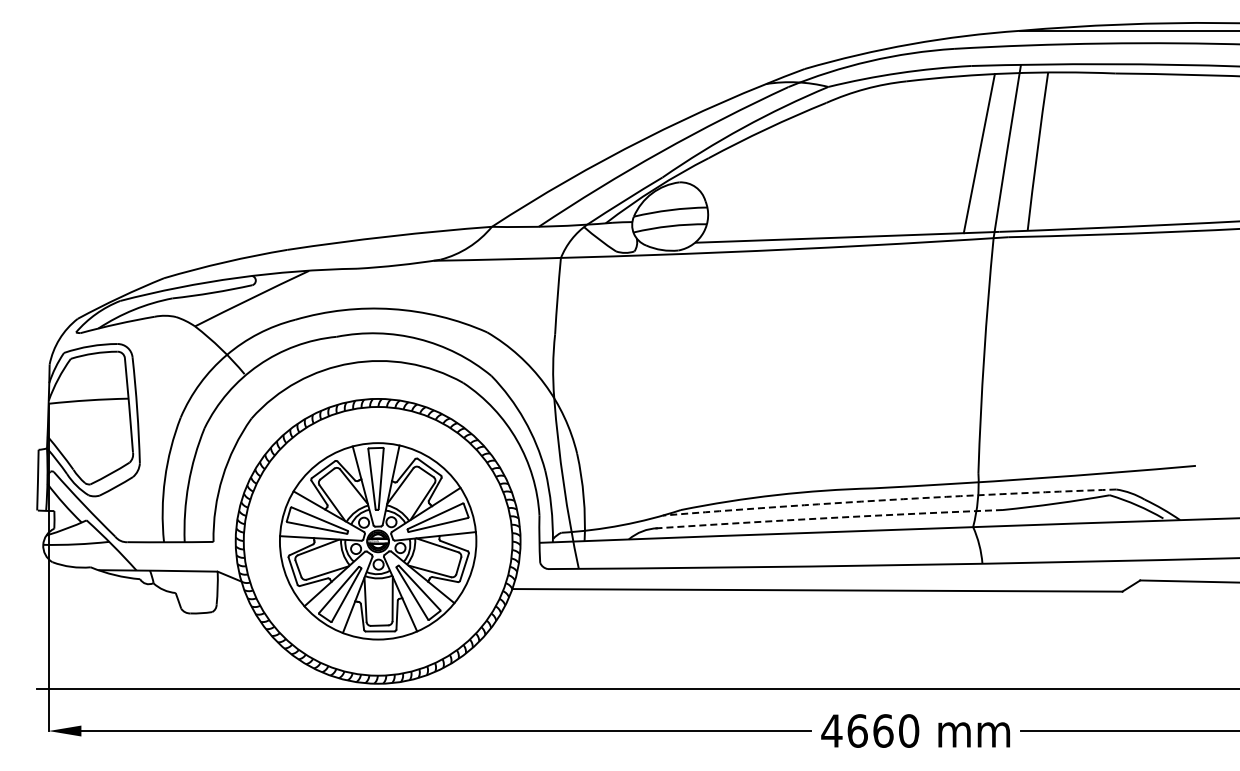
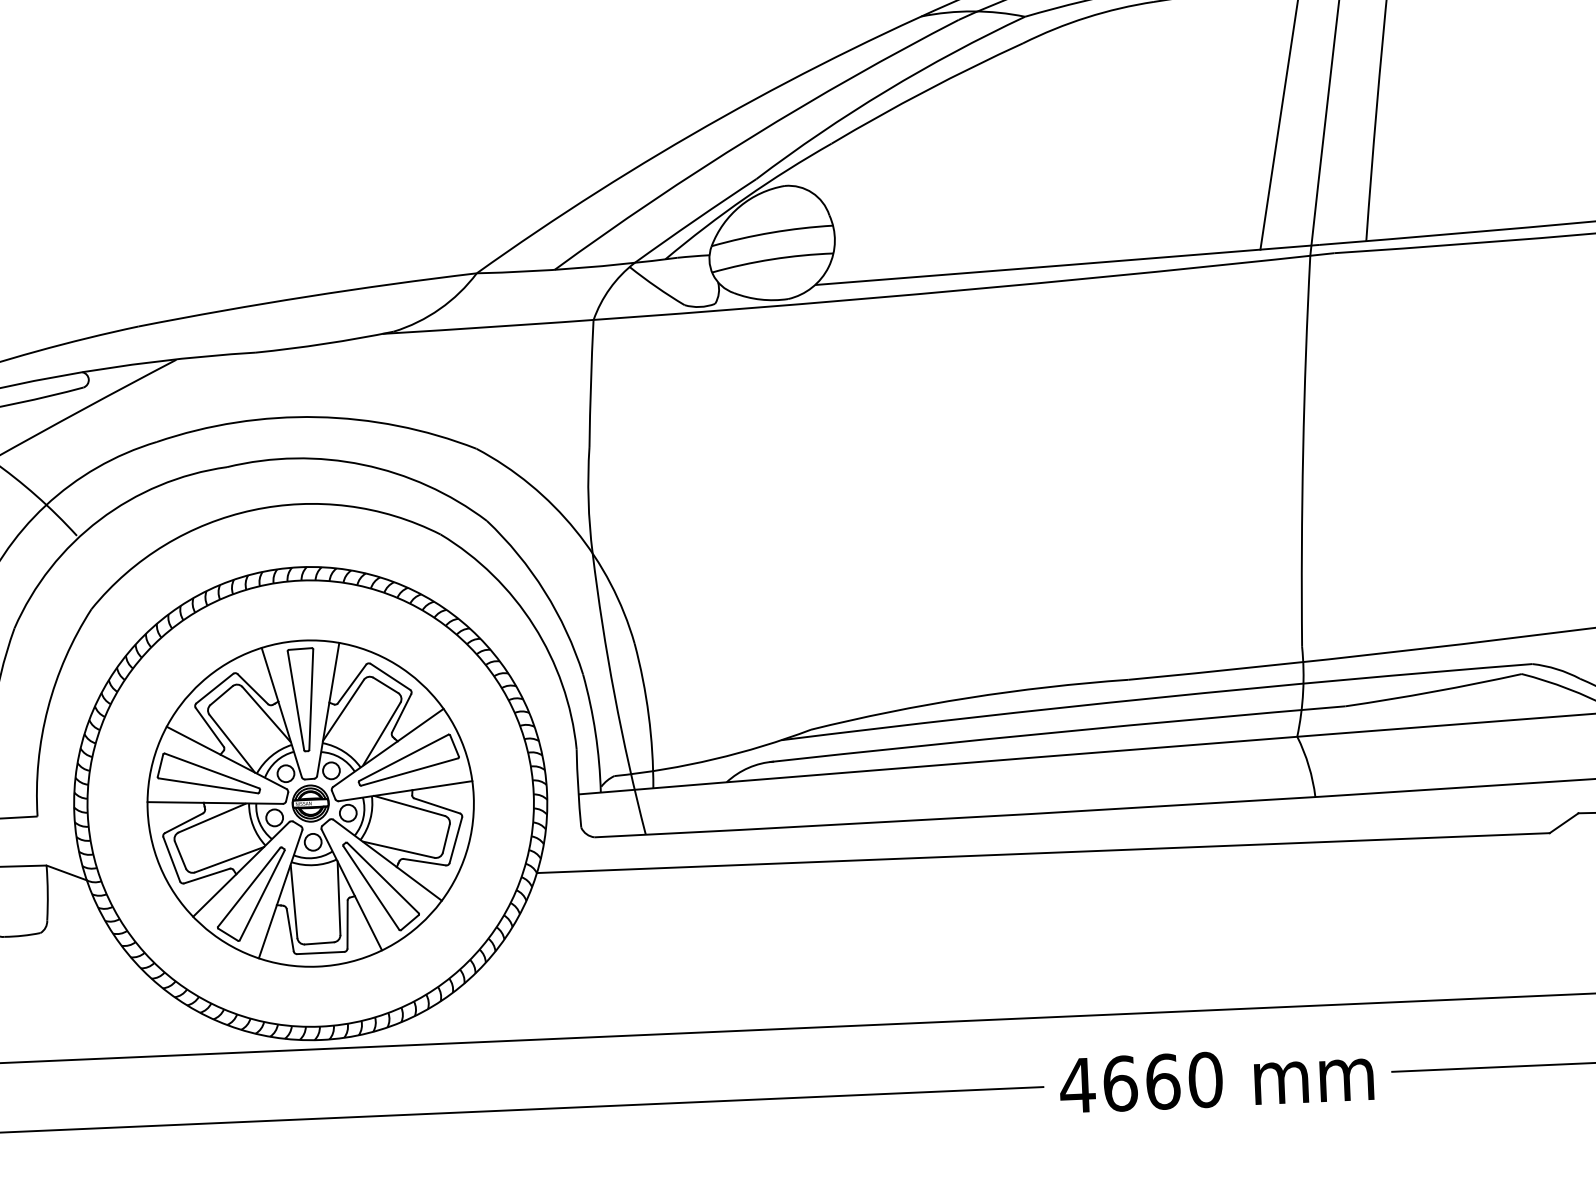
arc: (889, 499) -> (1156, 697), dashed -> solid
arc: (828, 518) -> (1056, 733), dashed -> solid

